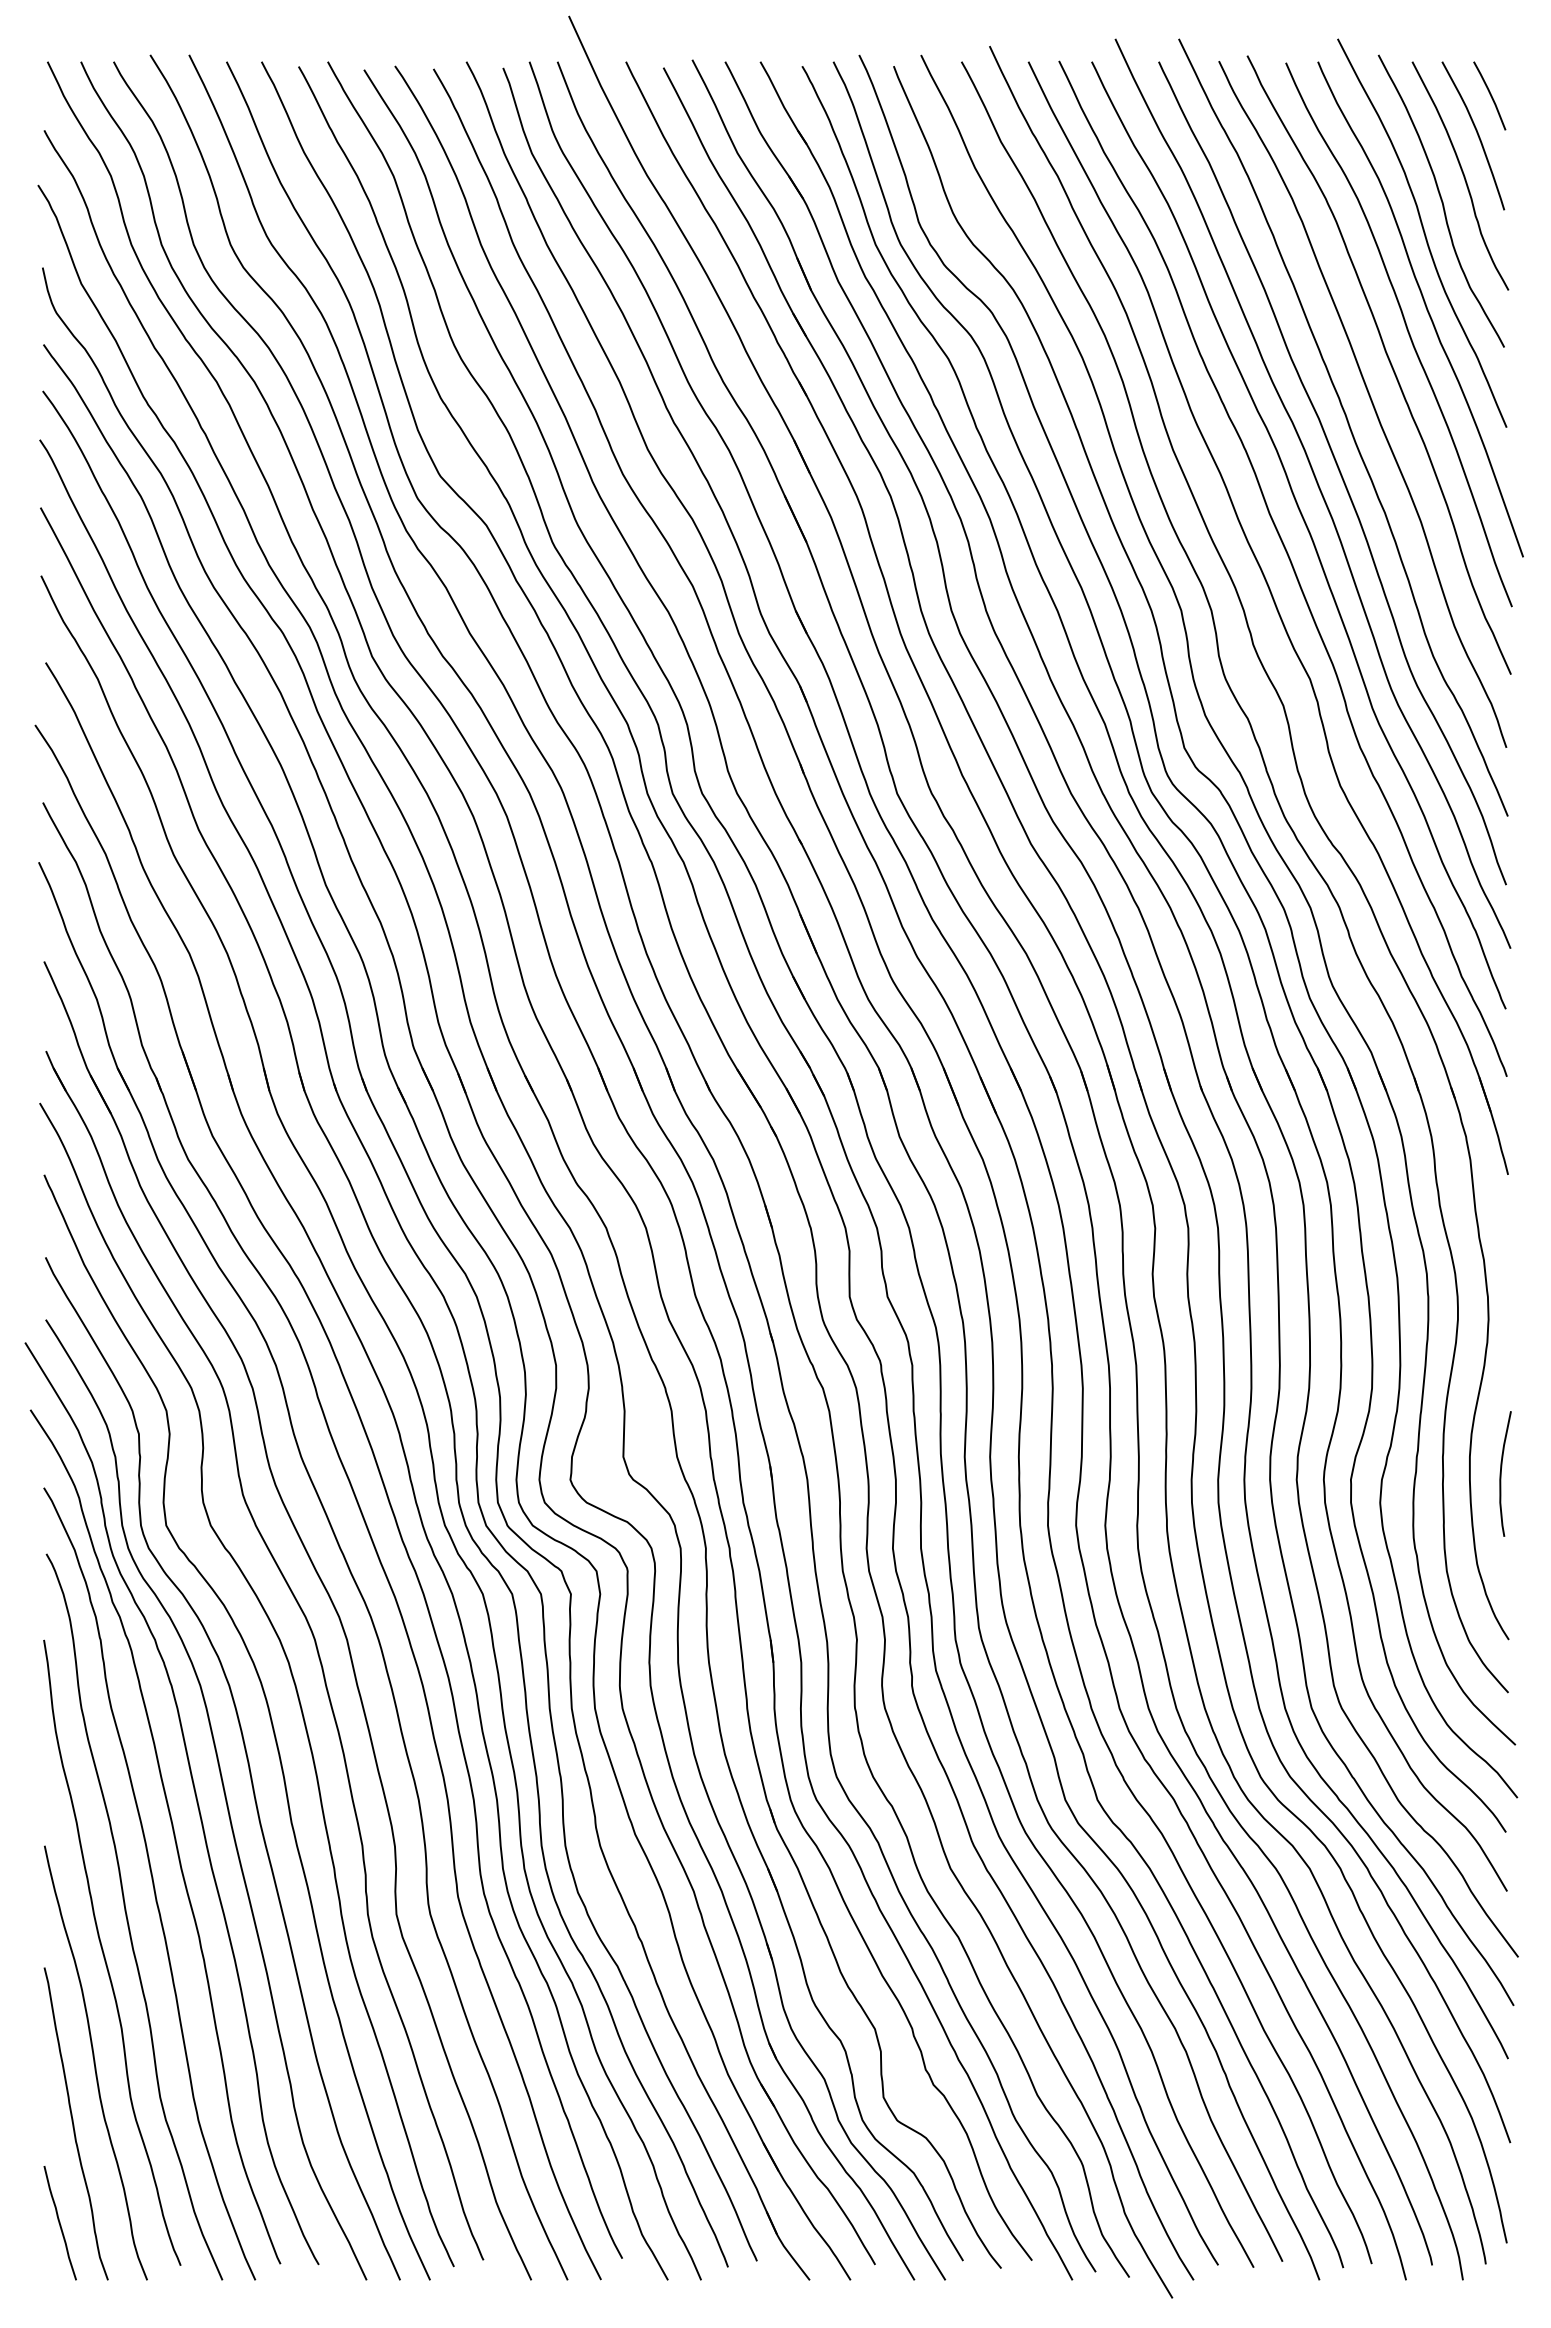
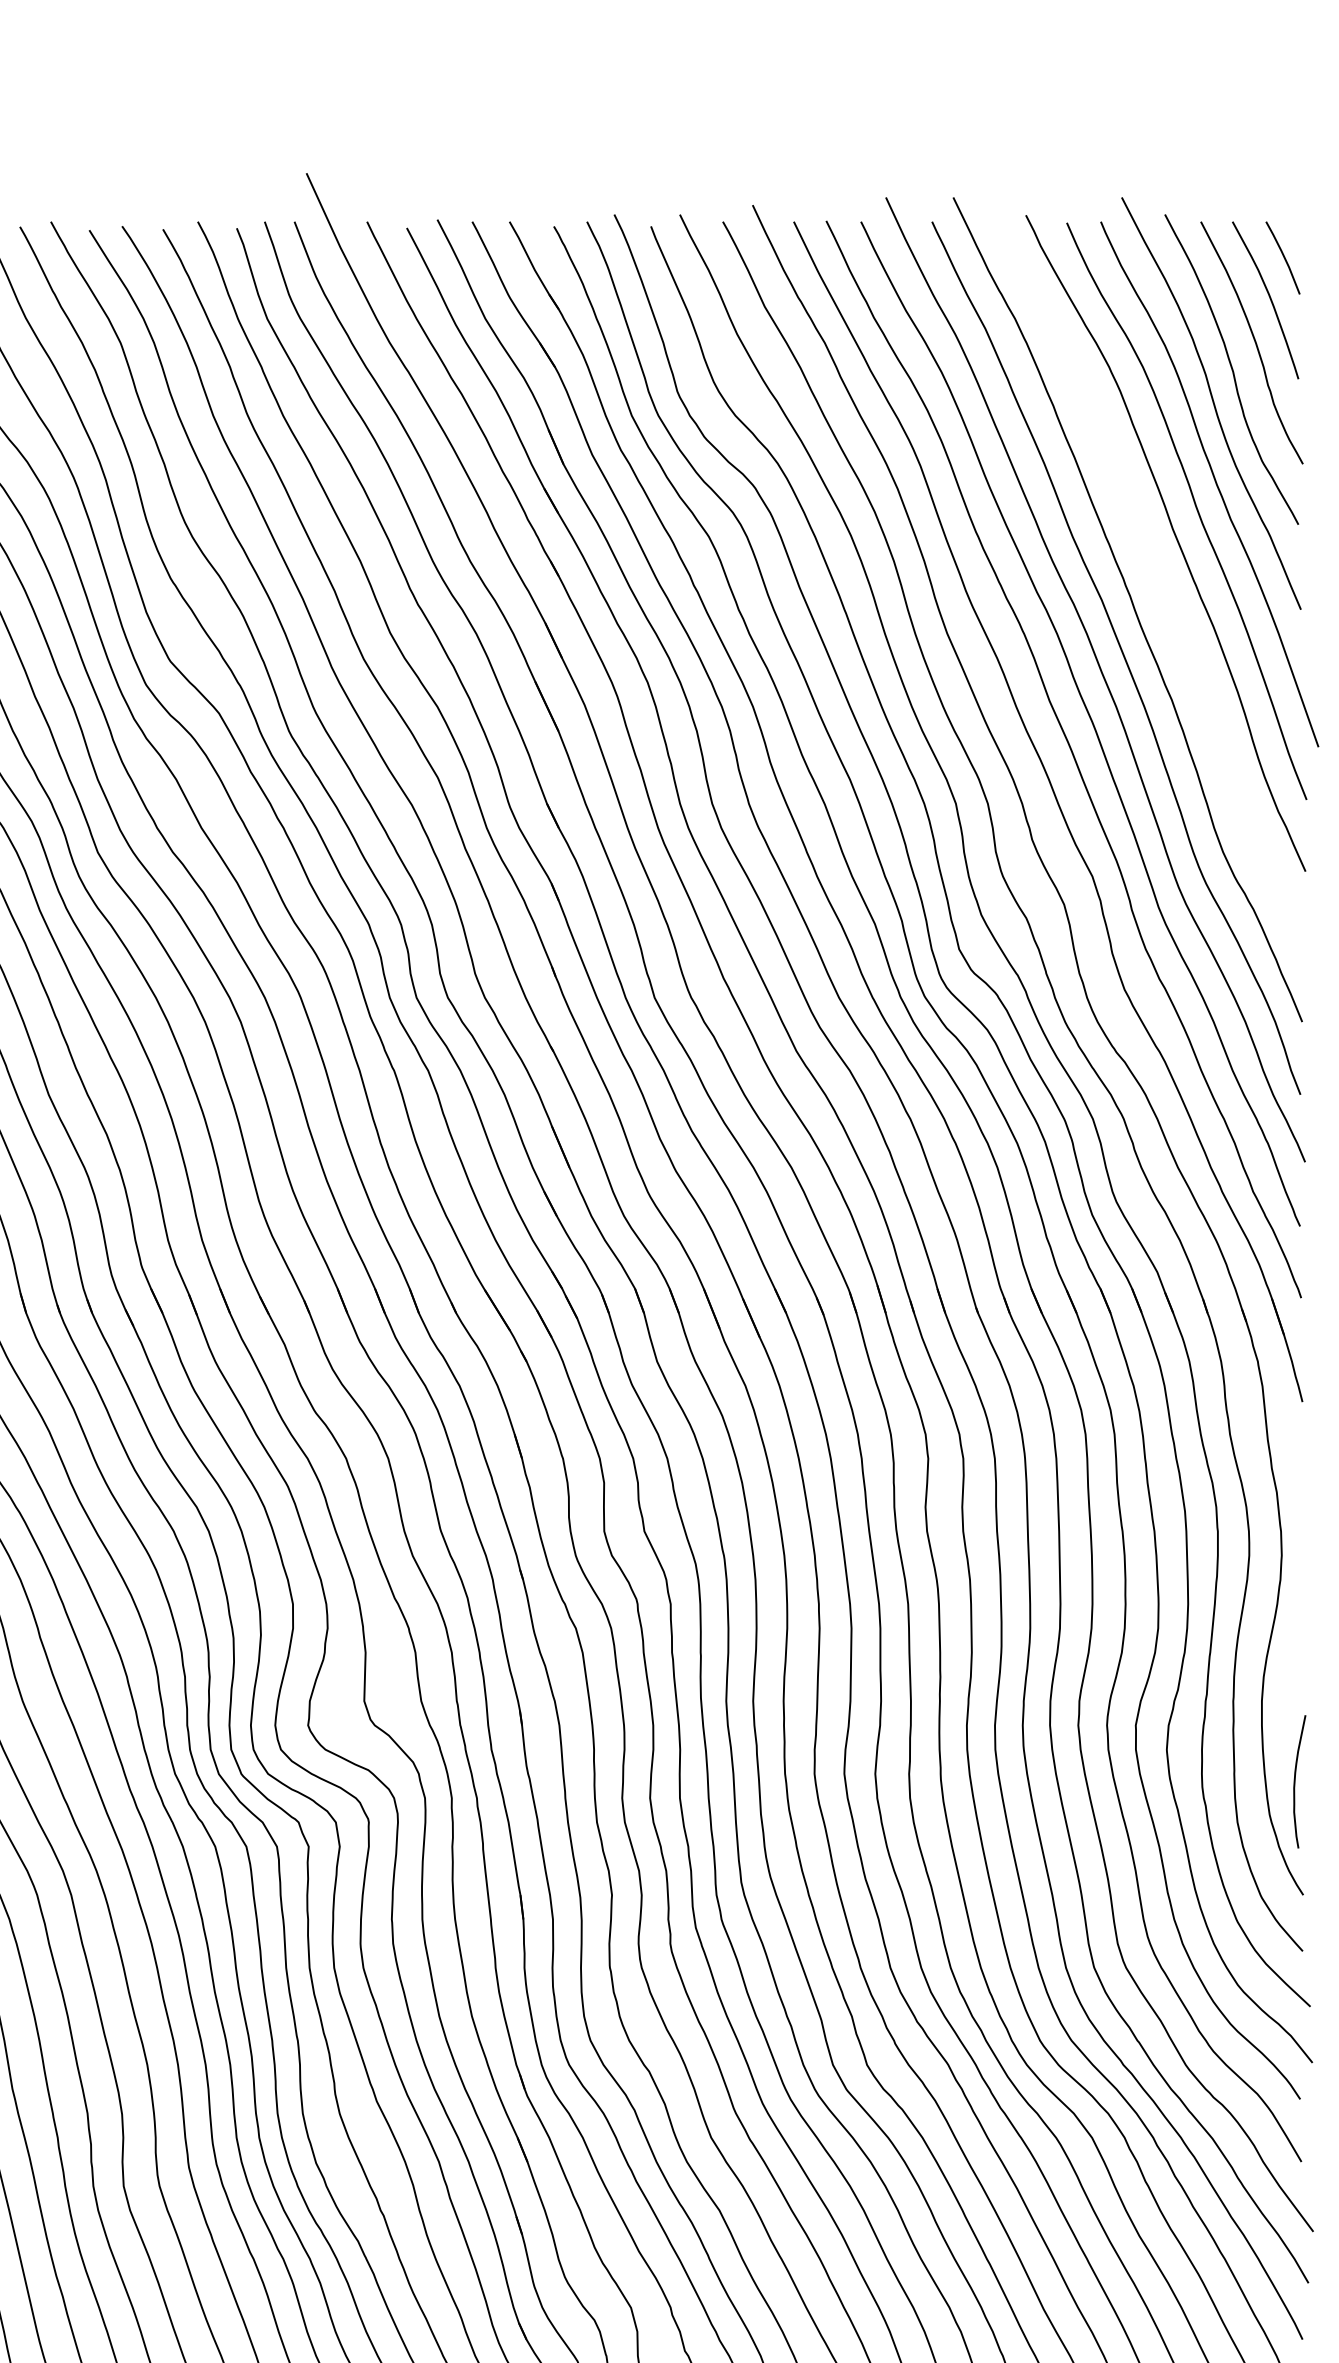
curve: (1370, 401) -> (1156, 581), removed
curve: (1501, 1473) -> (1295, 1781), moved

